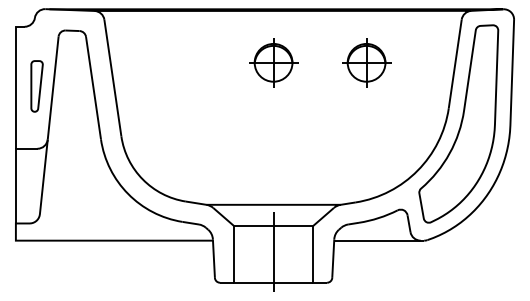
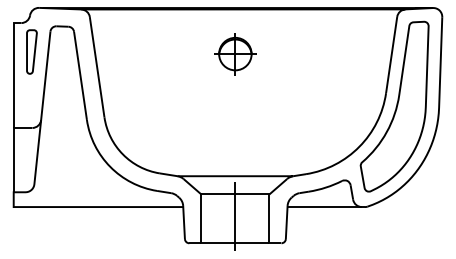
part: (366, 62) -> (315, 53), removed
part: (36, 86) -> (31, 52), moved

